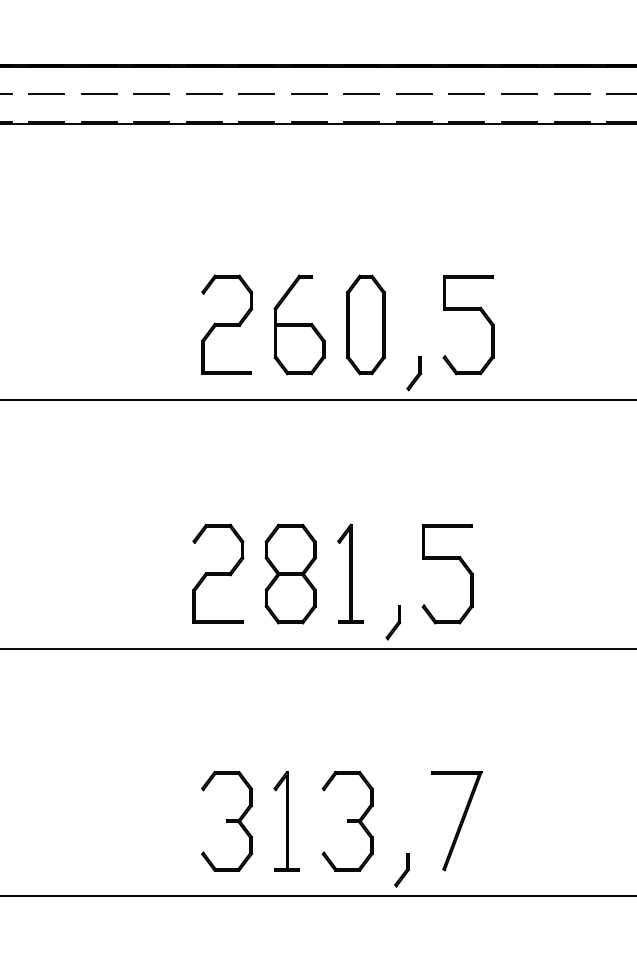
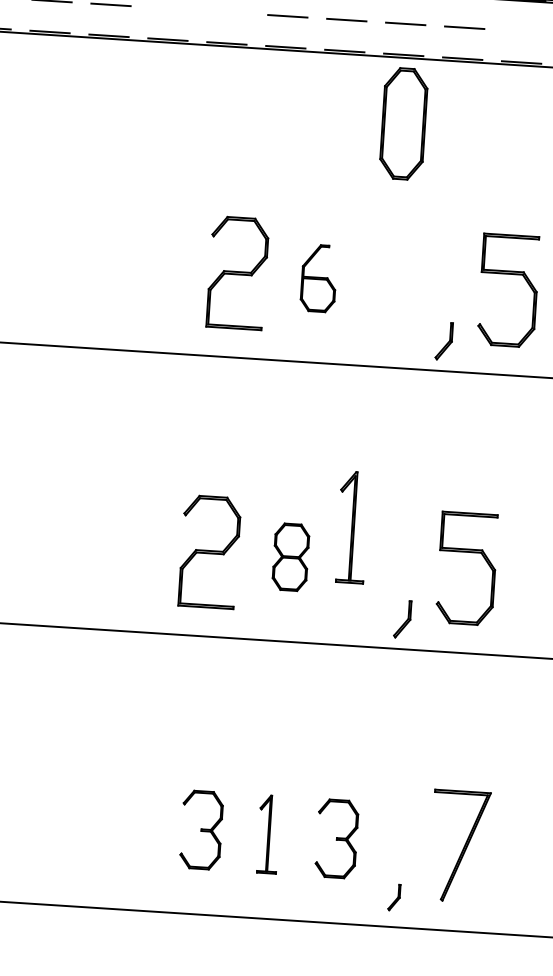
line: (204, 93) -> (229, 11), removed
line: (151, 94) -> (169, 9), removed
line: (466, 94) -> (523, 32), removed
part: (299, 324) -> (318, 277), size x0.6
part: (365, 324) -> (403, 123), moved
part: (290, 573) -> (290, 556), size x0.6
part: (350, 573) -> (352, 526), moved
part: (226, 821) -> (201, 830), size x0.7
part: (286, 821) -> (268, 834), size x0.7
part: (347, 821) -> (336, 839), size x0.7
part: (401, 870) -> (393, 897), size x0.7

